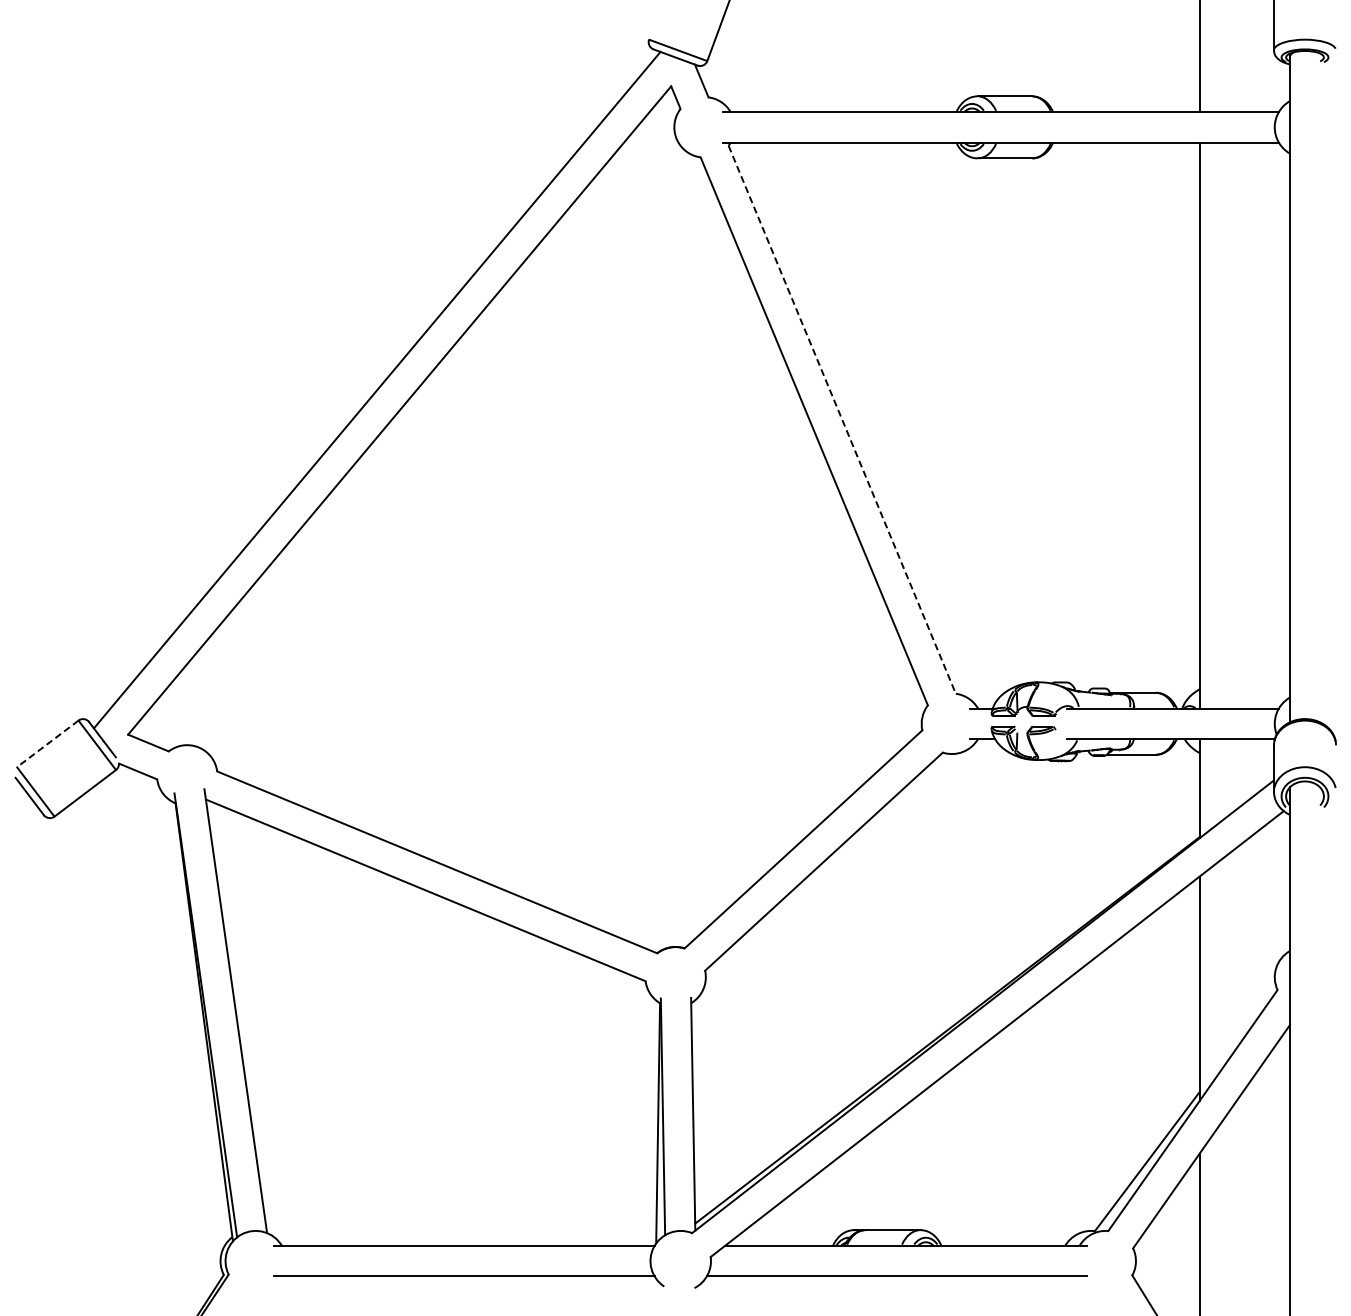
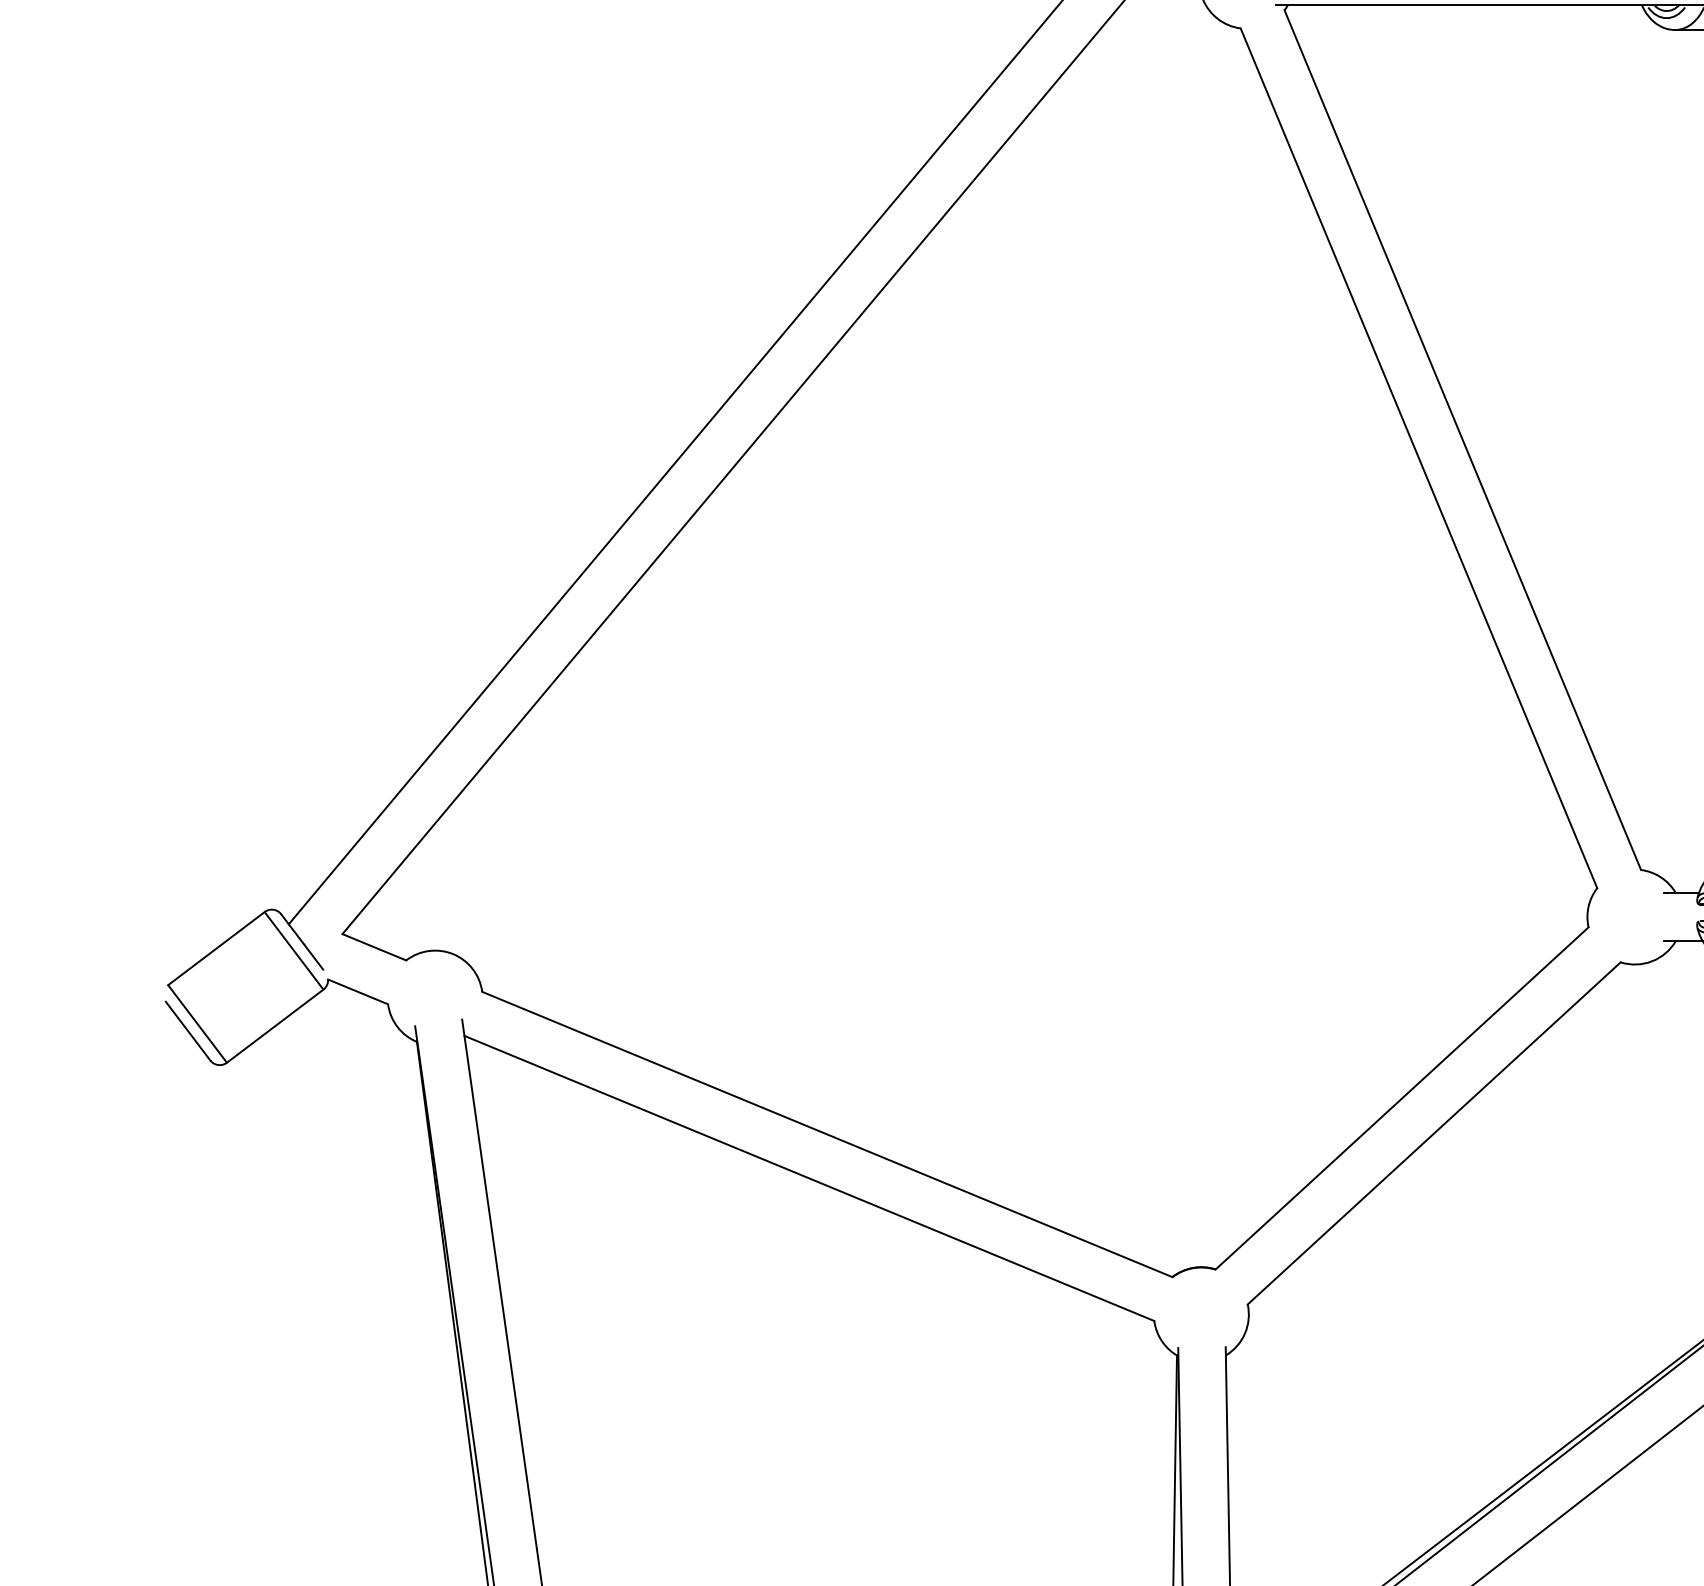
line: (842, 419) -> (1463, 439), dashed -> solid
line: (47, 743) -> (215, 947), dashed -> solid

